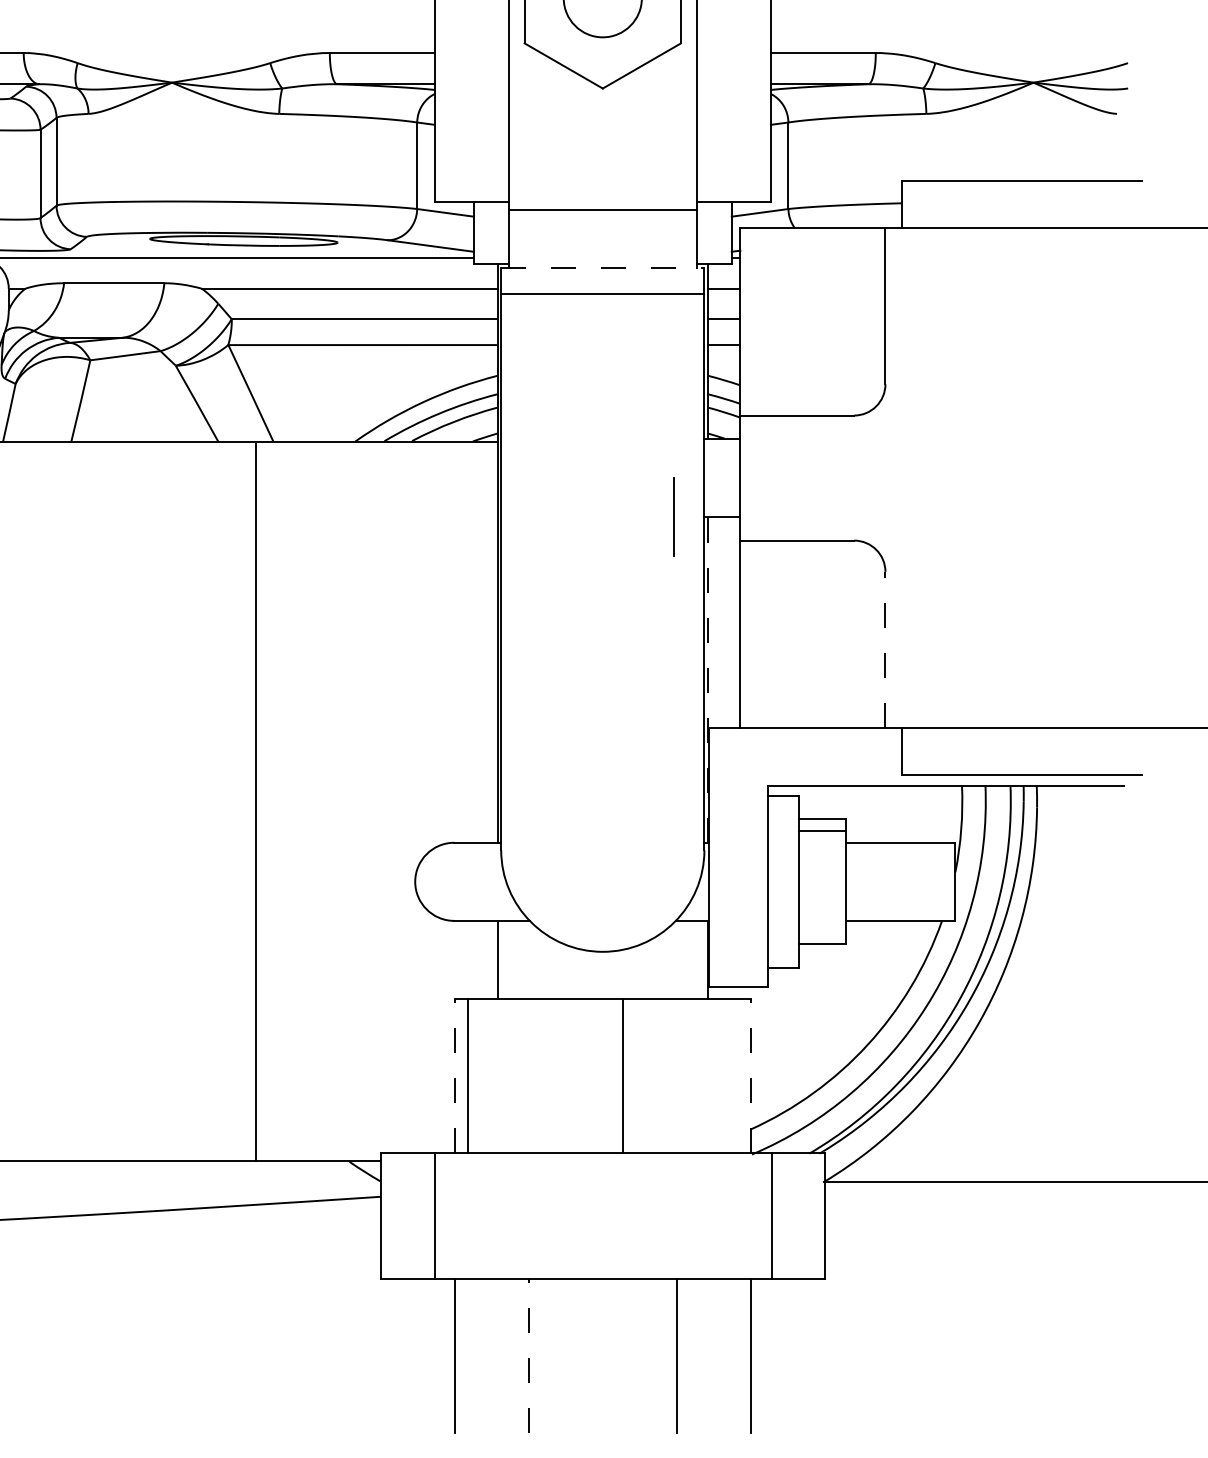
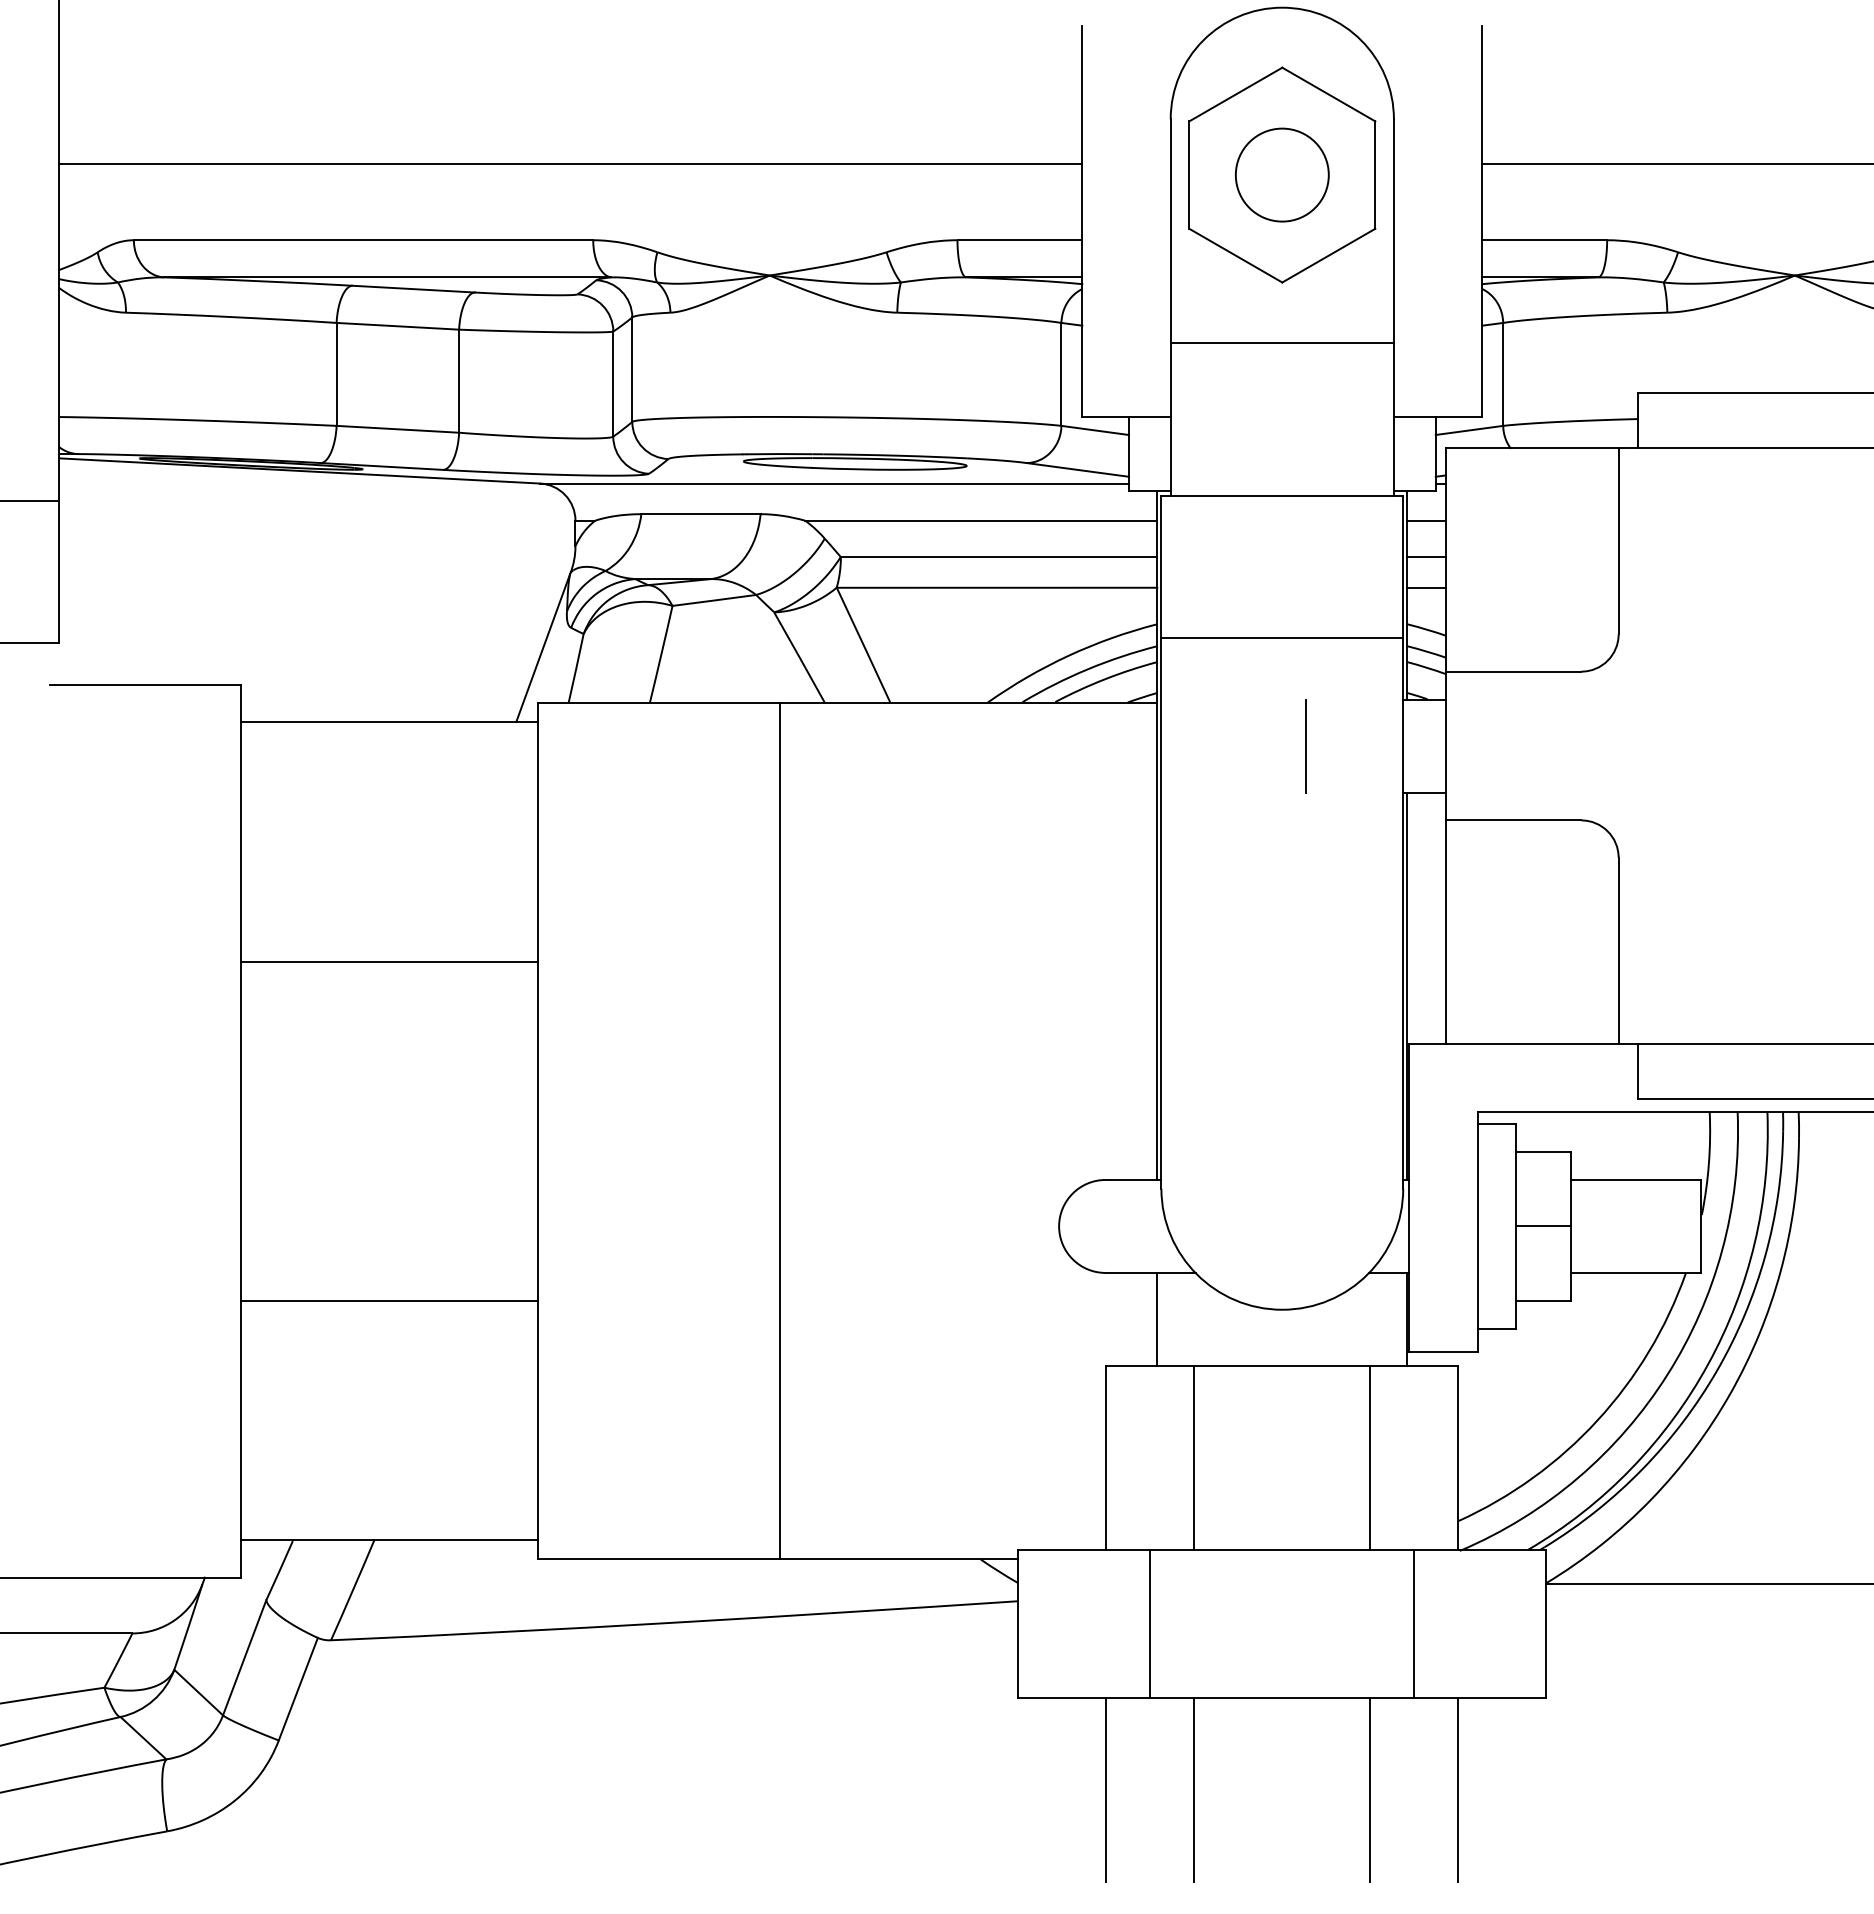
line: (602, 209) -> (1281, 342), moved
line: (602, 268) -> (1282, 496), dashed -> solid
line: (602, 293) -> (1282, 637), moved
line: (673, 517) -> (1305, 746), moved
line: (885, 649) -> (1618, 950), dashed -> solid
line: (708, 680) -> (1407, 986), dashed -> solid
line: (256, 802) -> (780, 1131), moved
line: (822, 830) -> (1543, 1226), moved
line: (455, 1076) -> (1106, 1458), dashed -> solid
line: (468, 1076) -> (1194, 1457), moved
line: (623, 1076) -> (1370, 1457), moved
line: (750, 1076) -> (1458, 1458), dashed -> solid
line: (434, 1215) -> (1150, 1623), moved
line: (771, 1215) -> (1414, 1623), moved
line: (529, 1355) -> (1194, 1790), dashed -> solid

